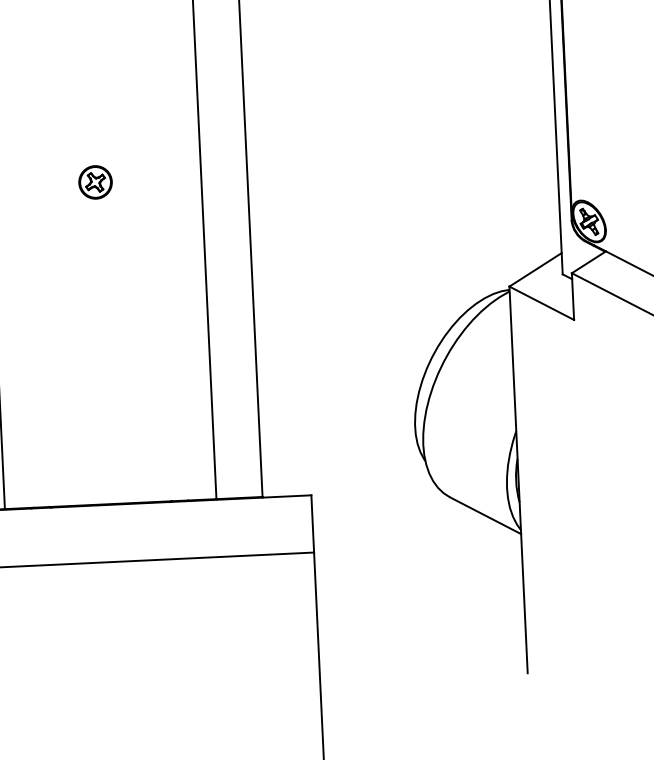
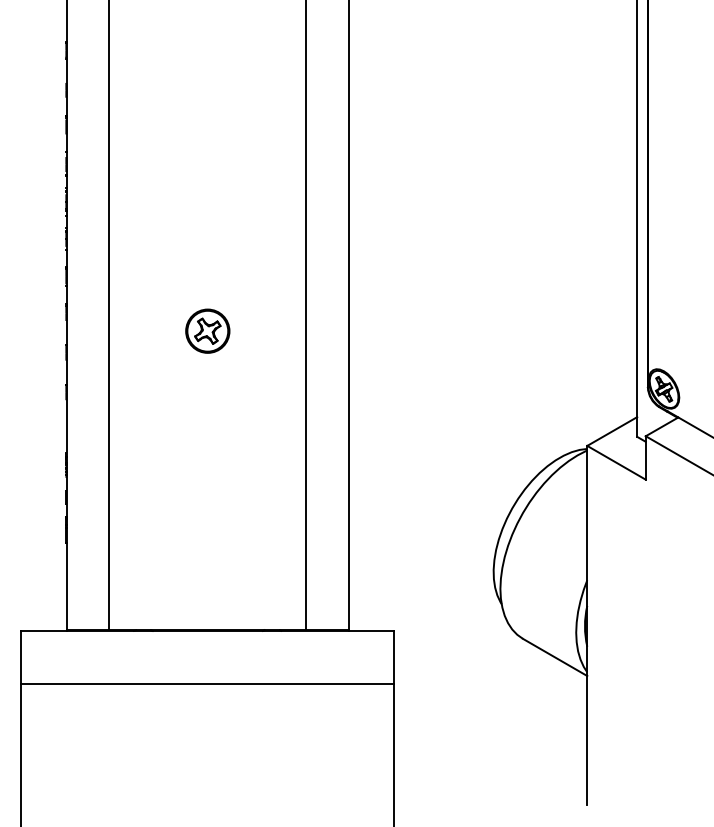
part: (95, 181) -> (207, 330), size x1.43

